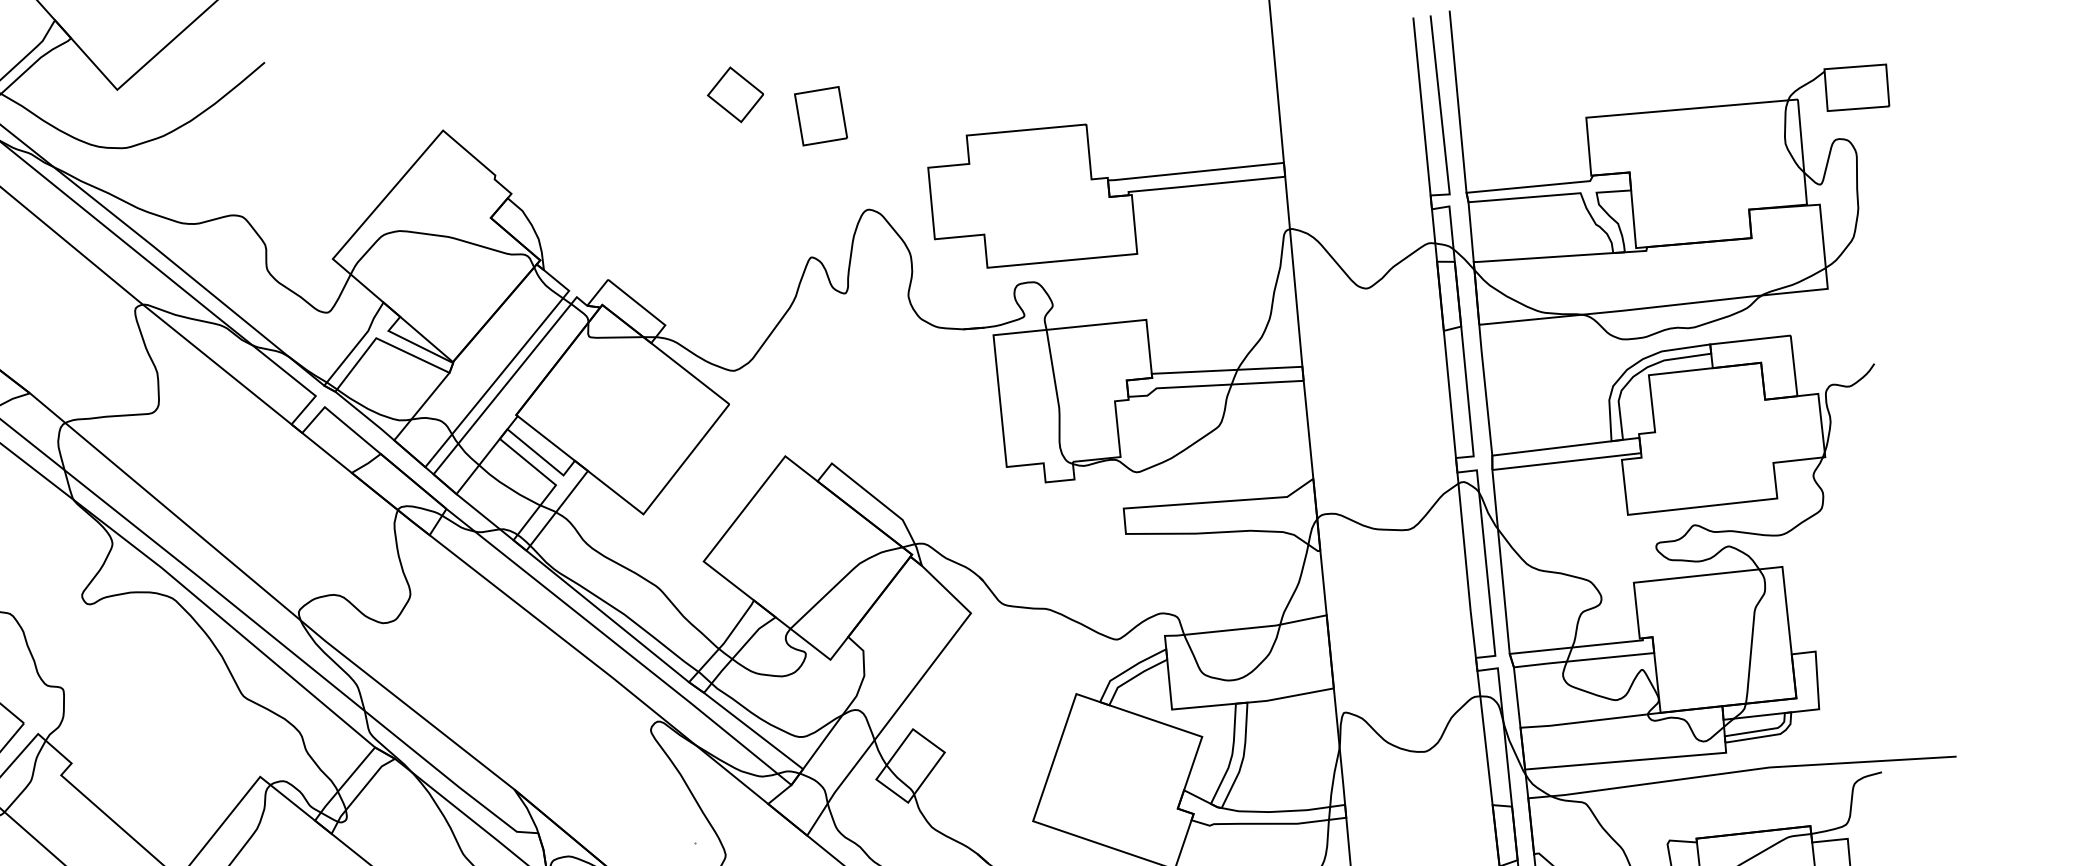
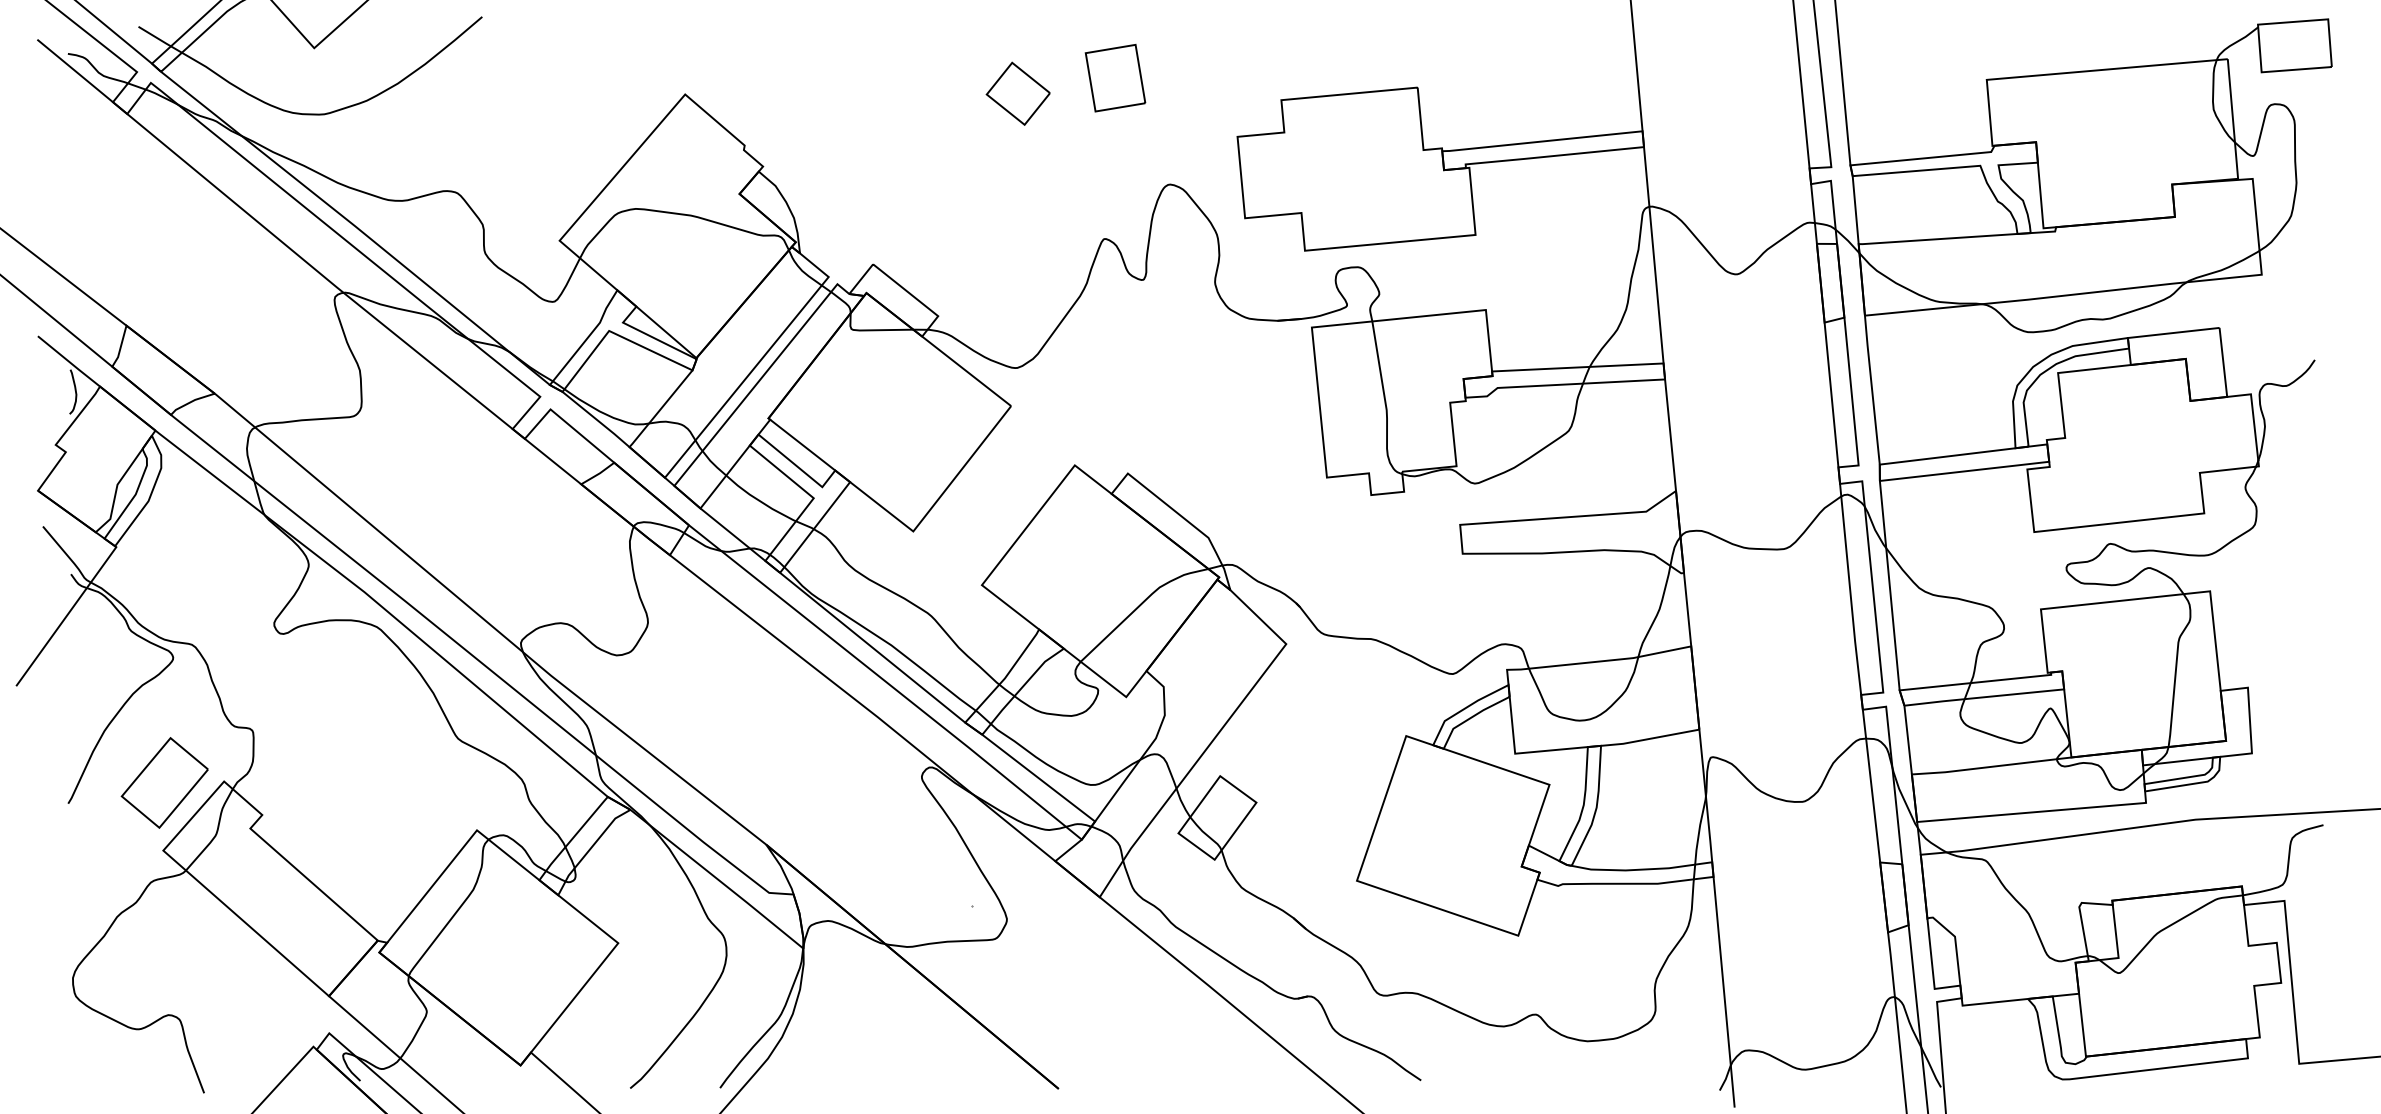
part: (734, 94) -> (1017, 93), moved

